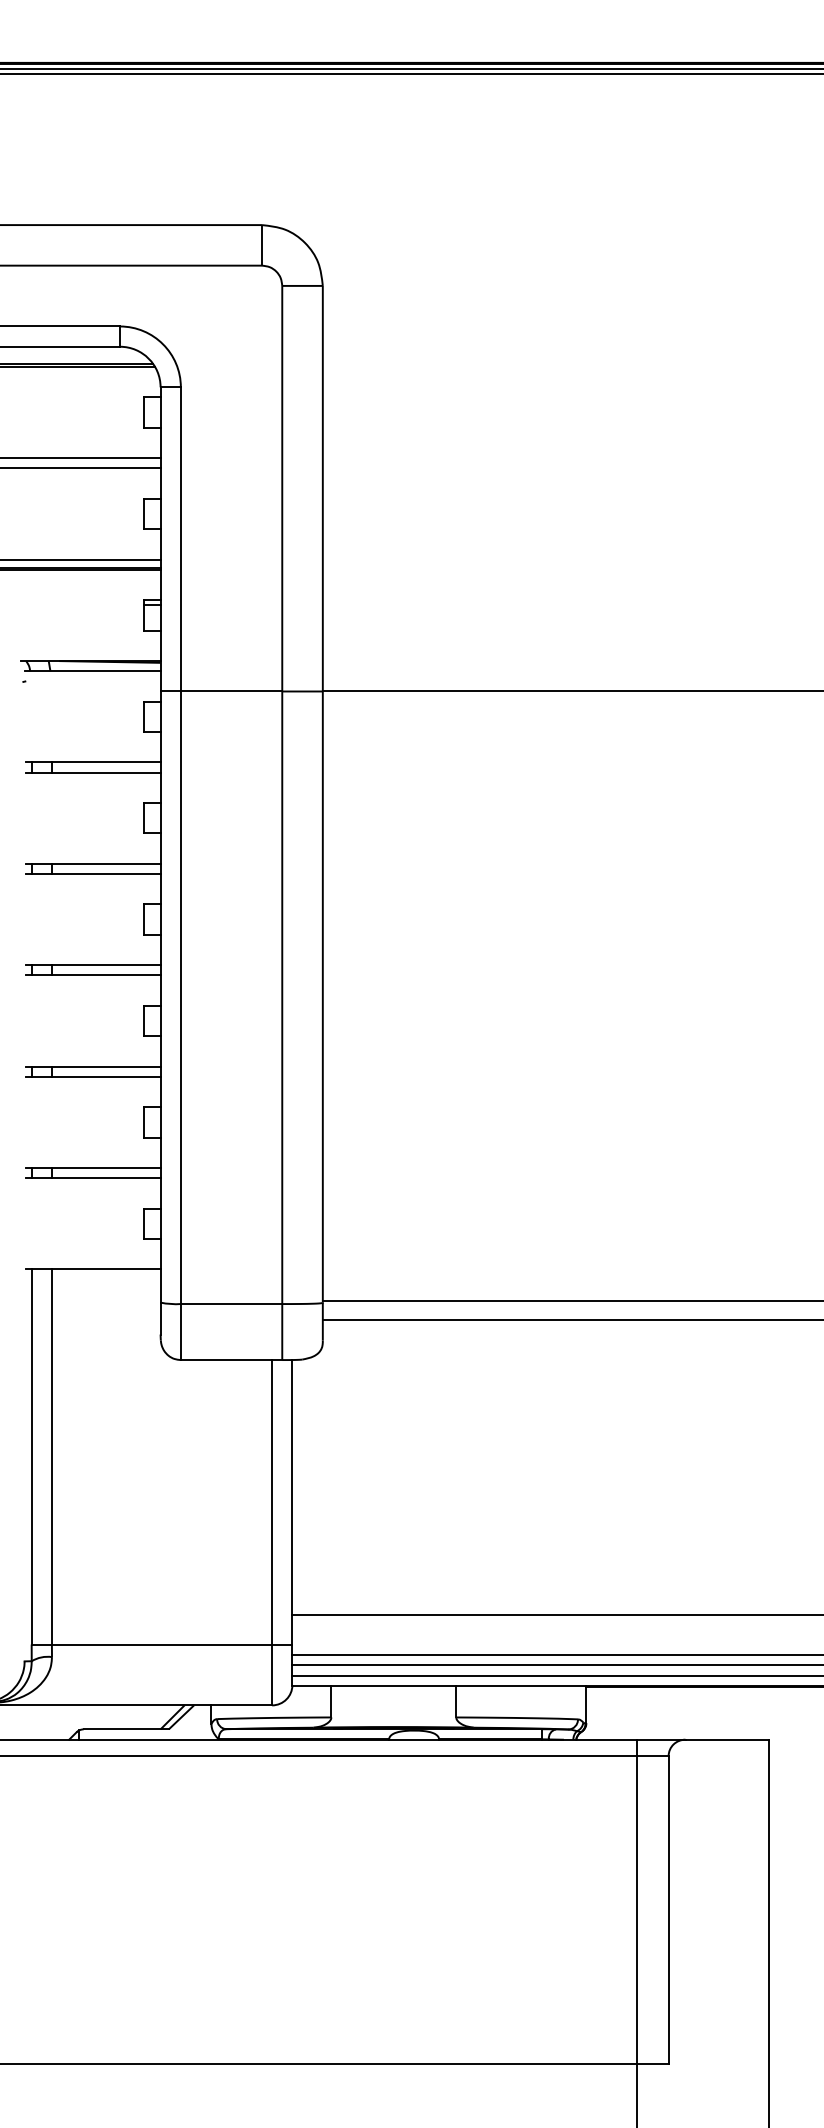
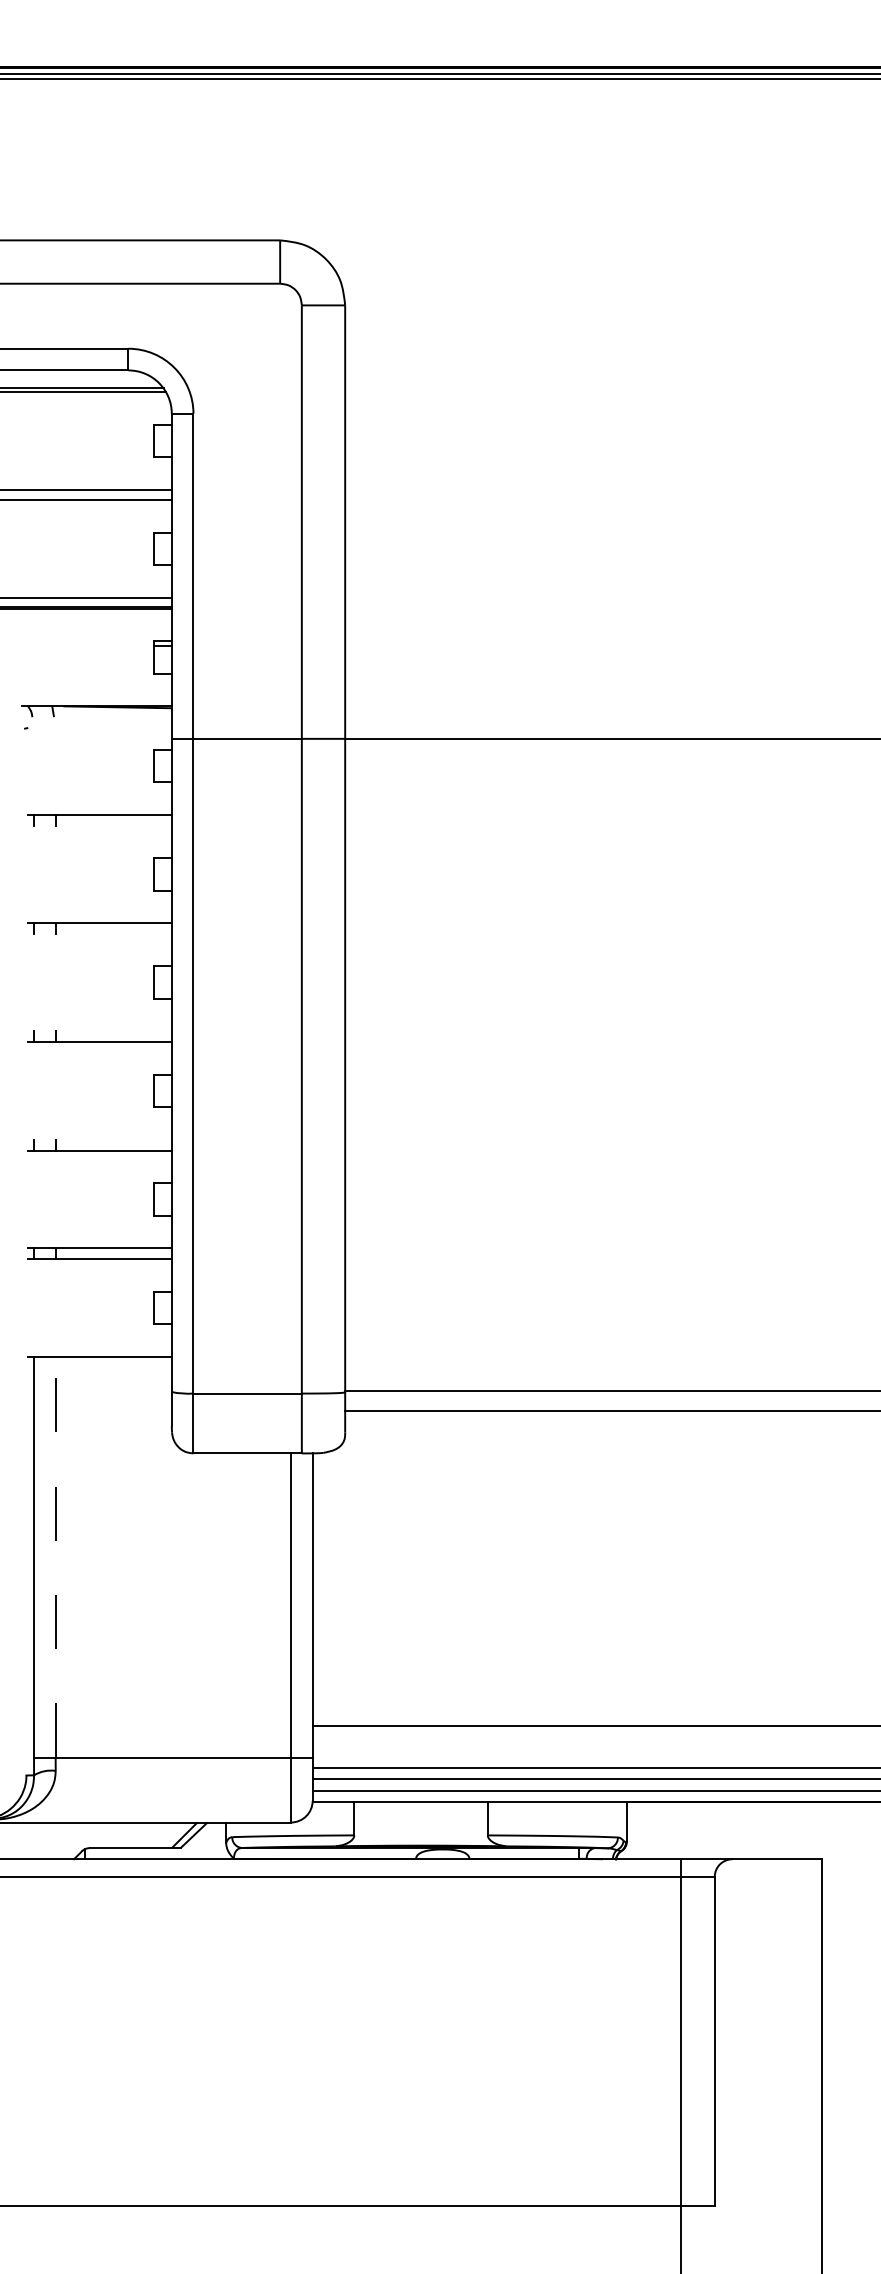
line: (92, 671) -> (99, 717), removed
line: (93, 772) -> (100, 825), removed
line: (93, 873) -> (100, 933), removed
line: (93, 965) -> (100, 1031), removed
line: (93, 1066) -> (100, 1139), removed
line: (51, 1456) -> (55, 1556), solid -> dashed

